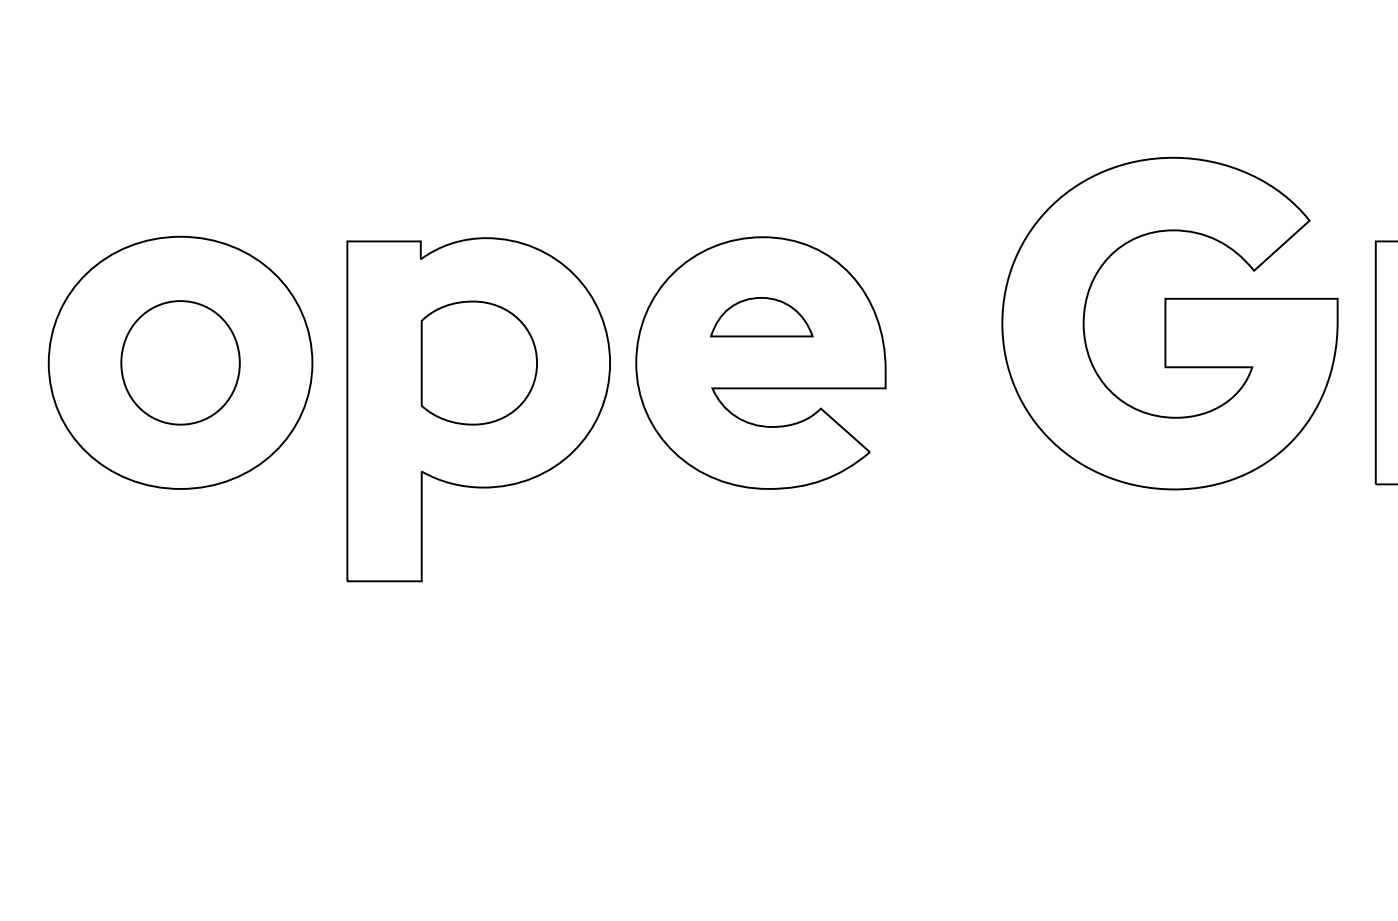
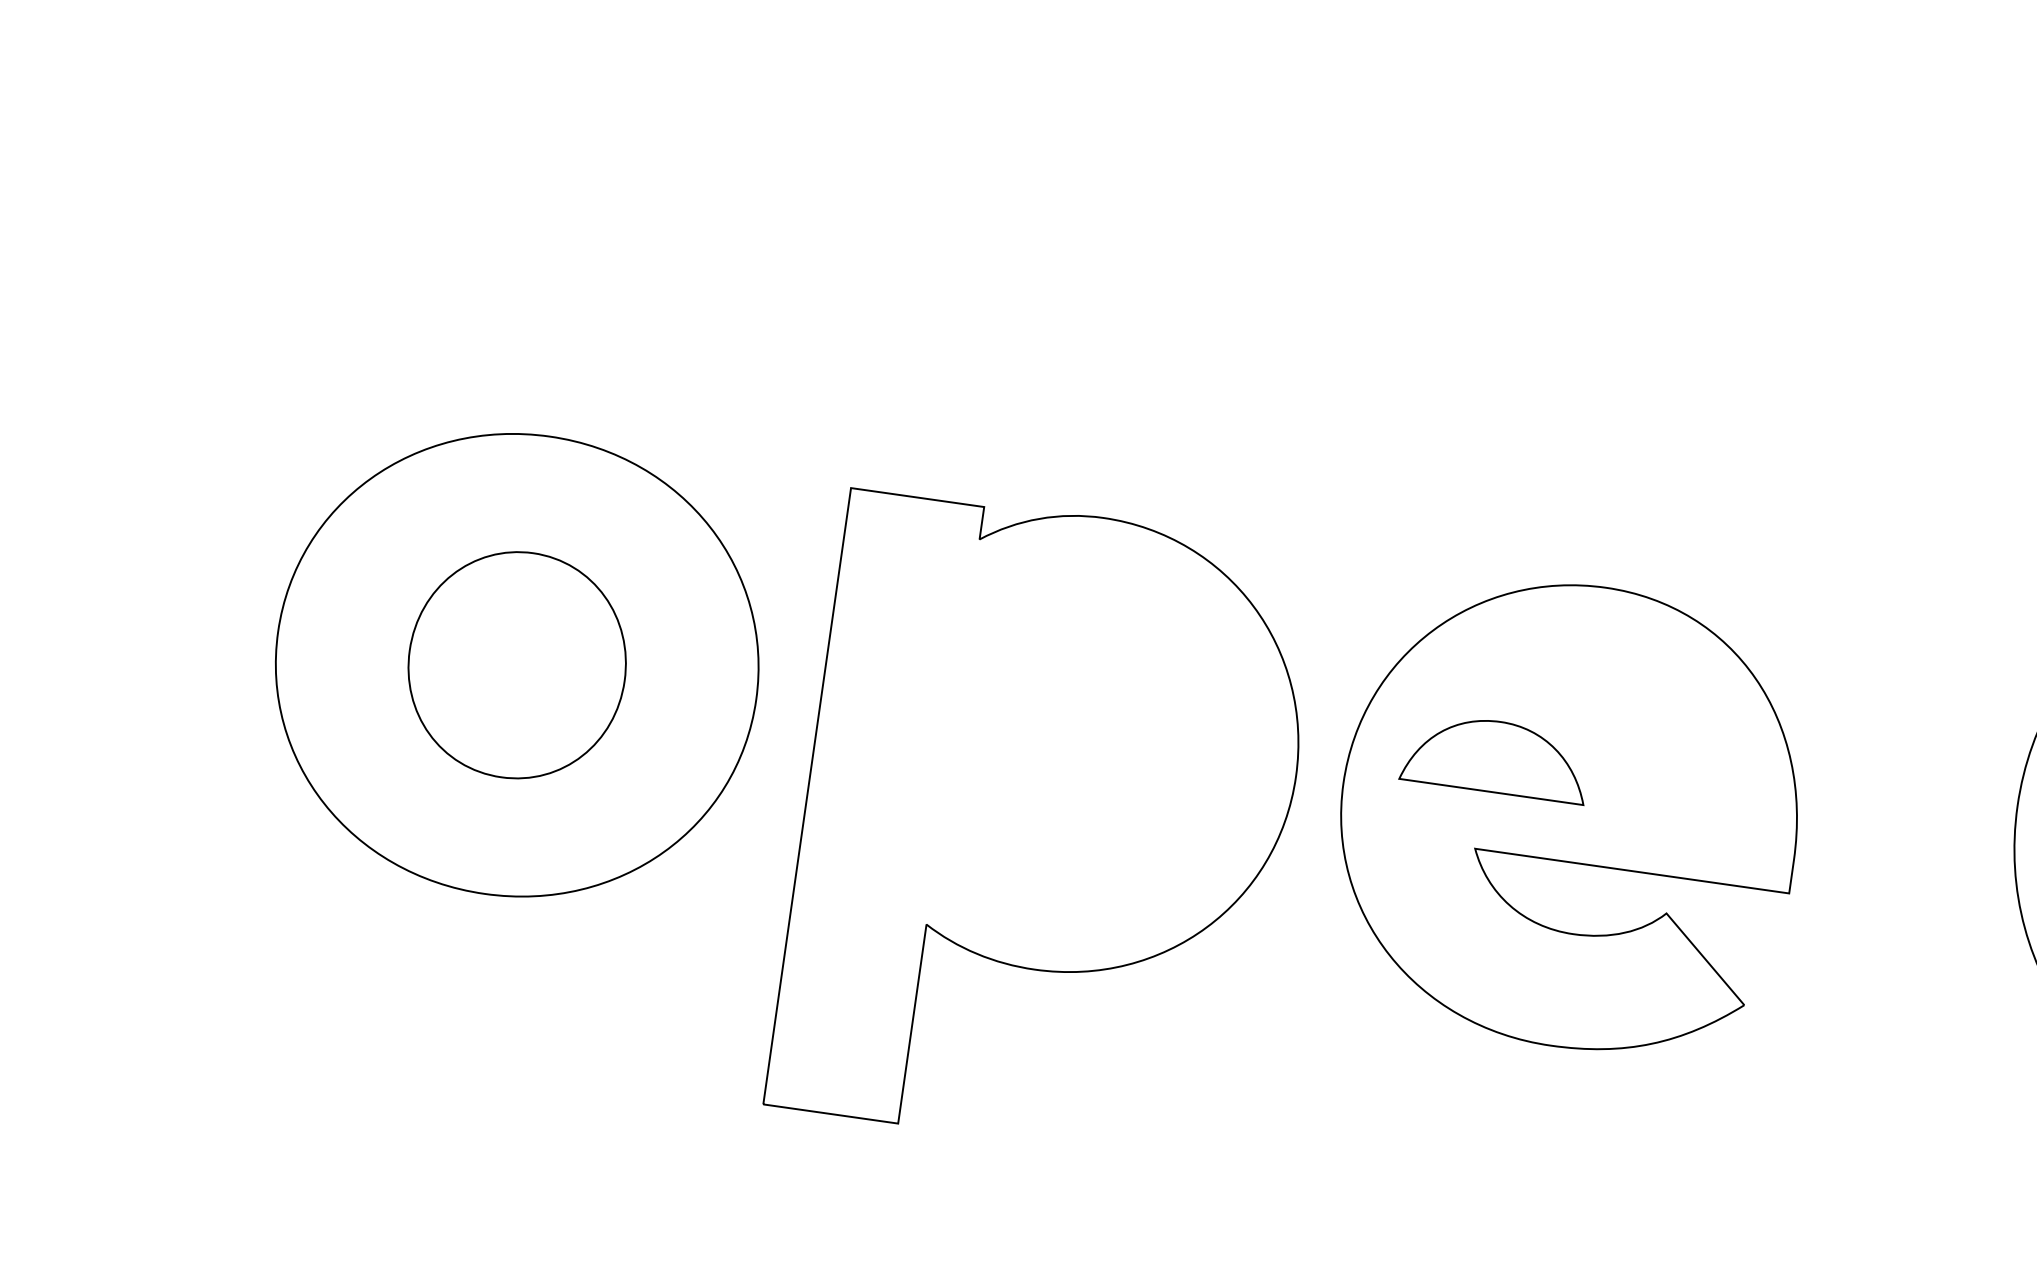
part: (761, 317) -> (1495, 757), moved
part: (478, 362) -> (1057, 741), removed

